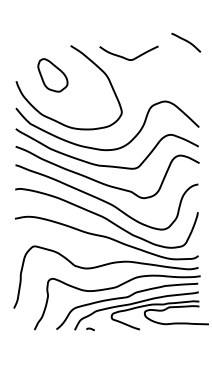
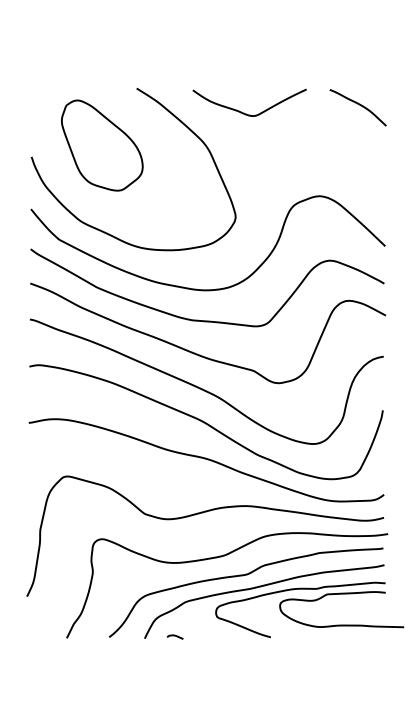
curve: (186, 41) -> (358, 105), moved
part: (52, 75) -> (101, 145), size x1.43

